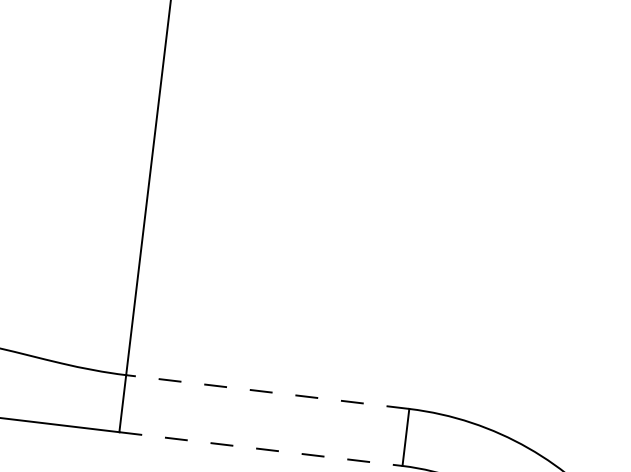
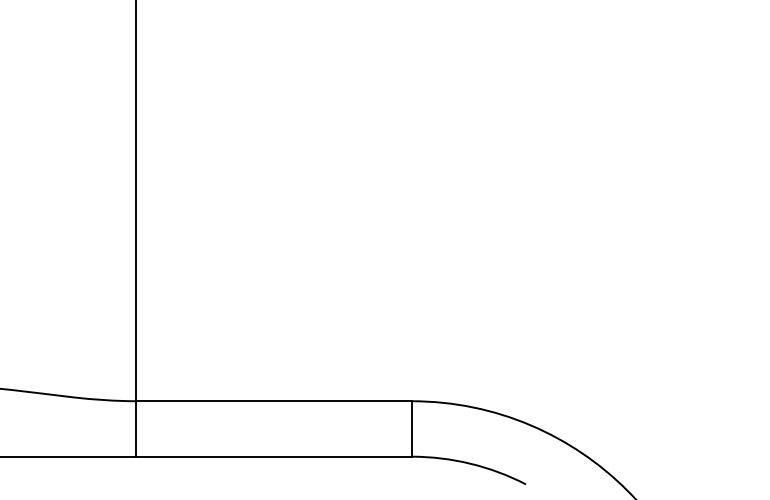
line: (268, 392) -> (274, 401), dashed -> solid
line: (261, 448) -> (274, 456), dashed -> solid

